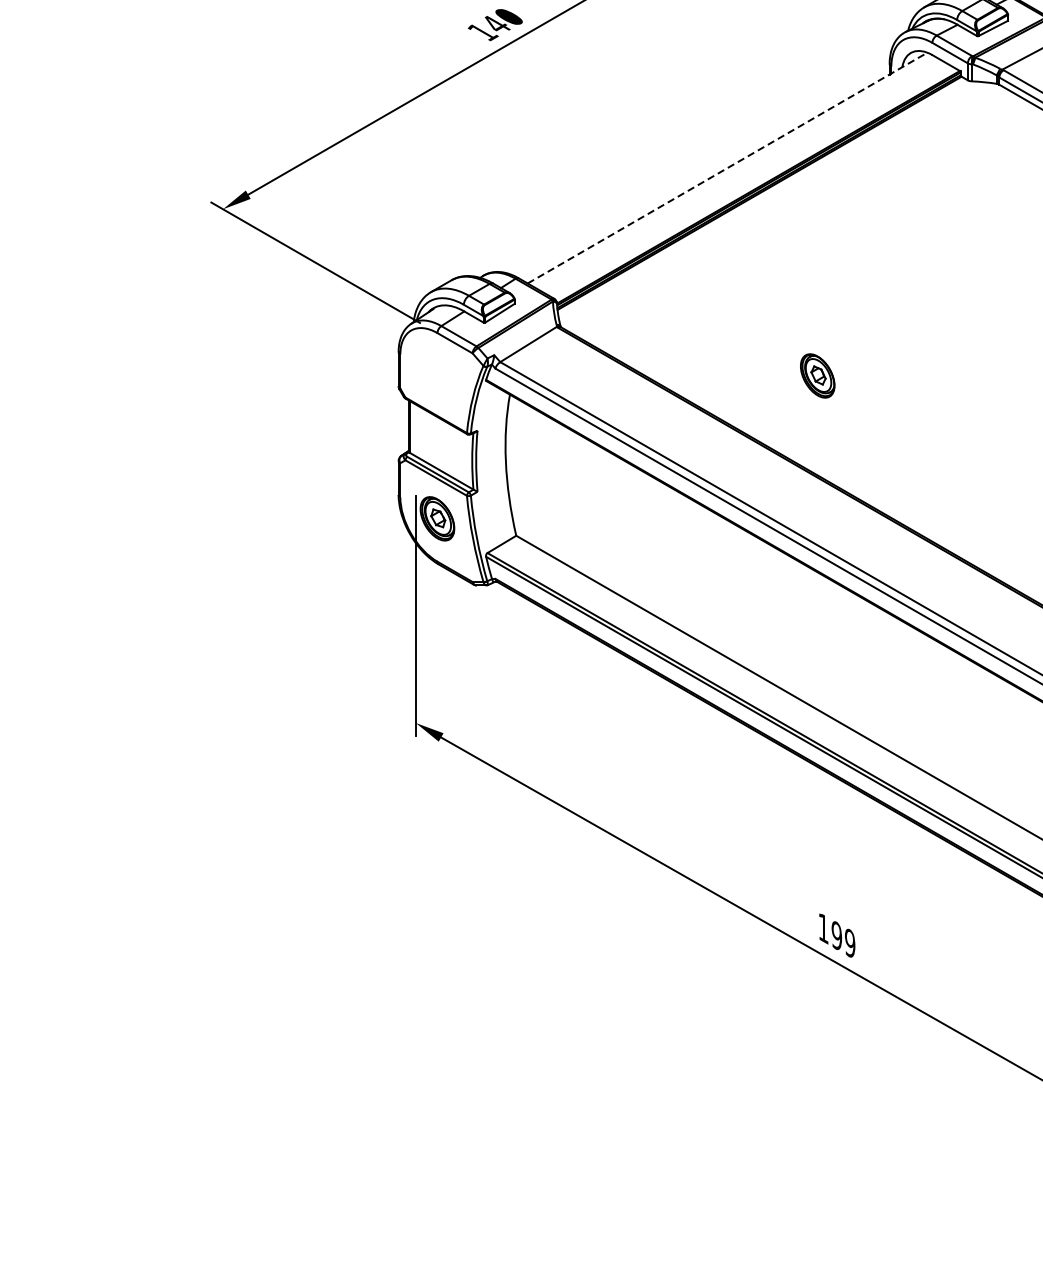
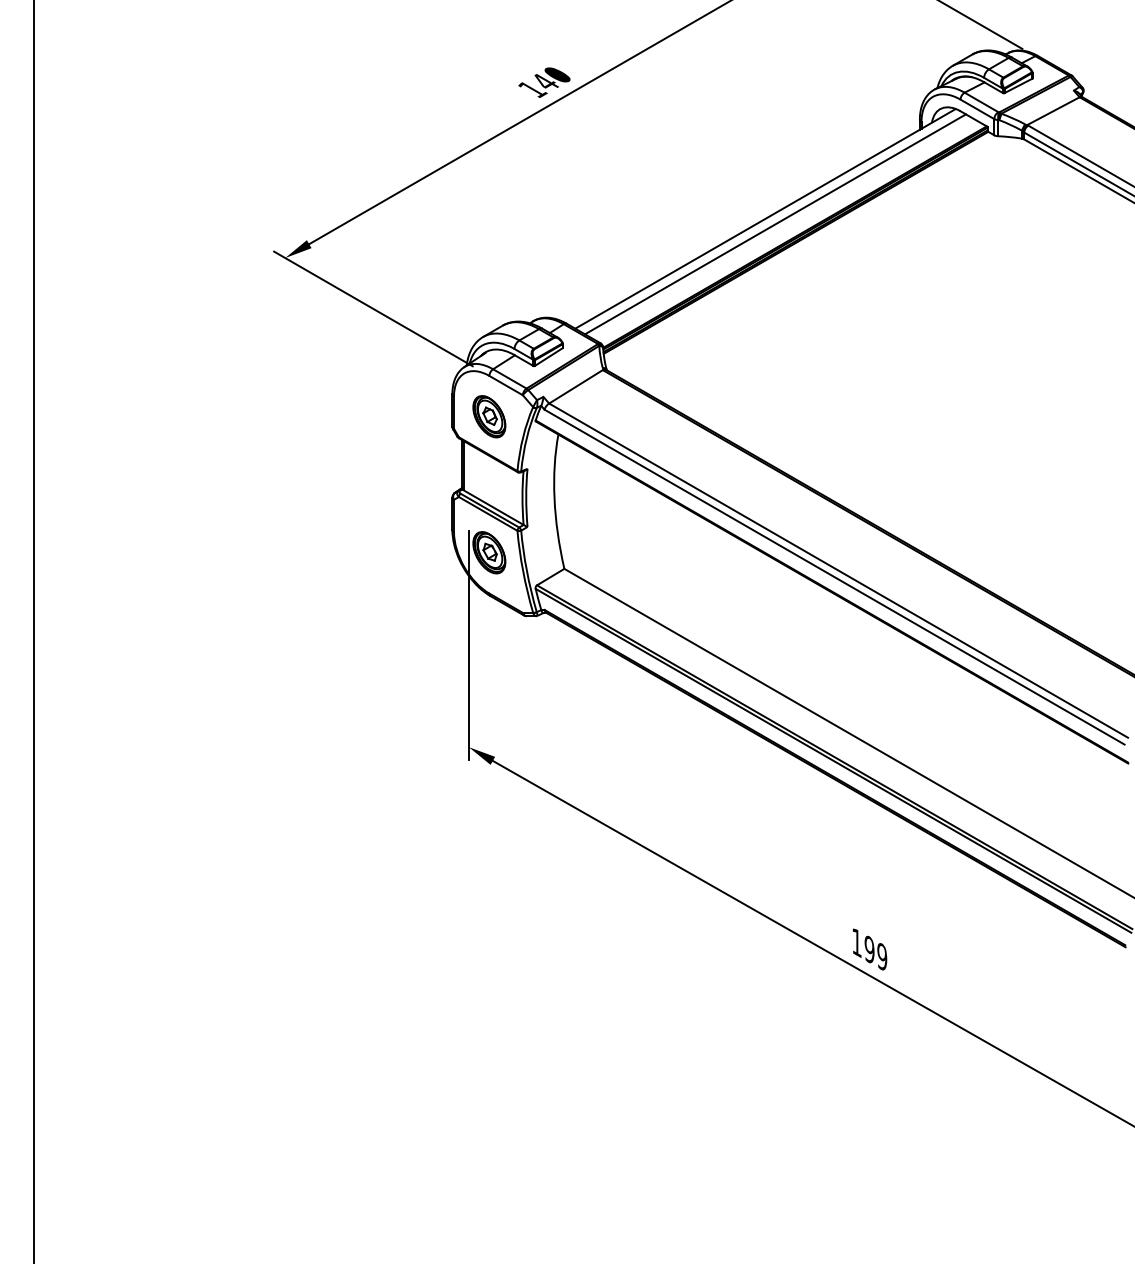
line: (727, 167) -> (765, 218), dashed -> solid
line: (738, 174) -> (775, 224), added
part: (817, 375) -> (489, 416), moved

